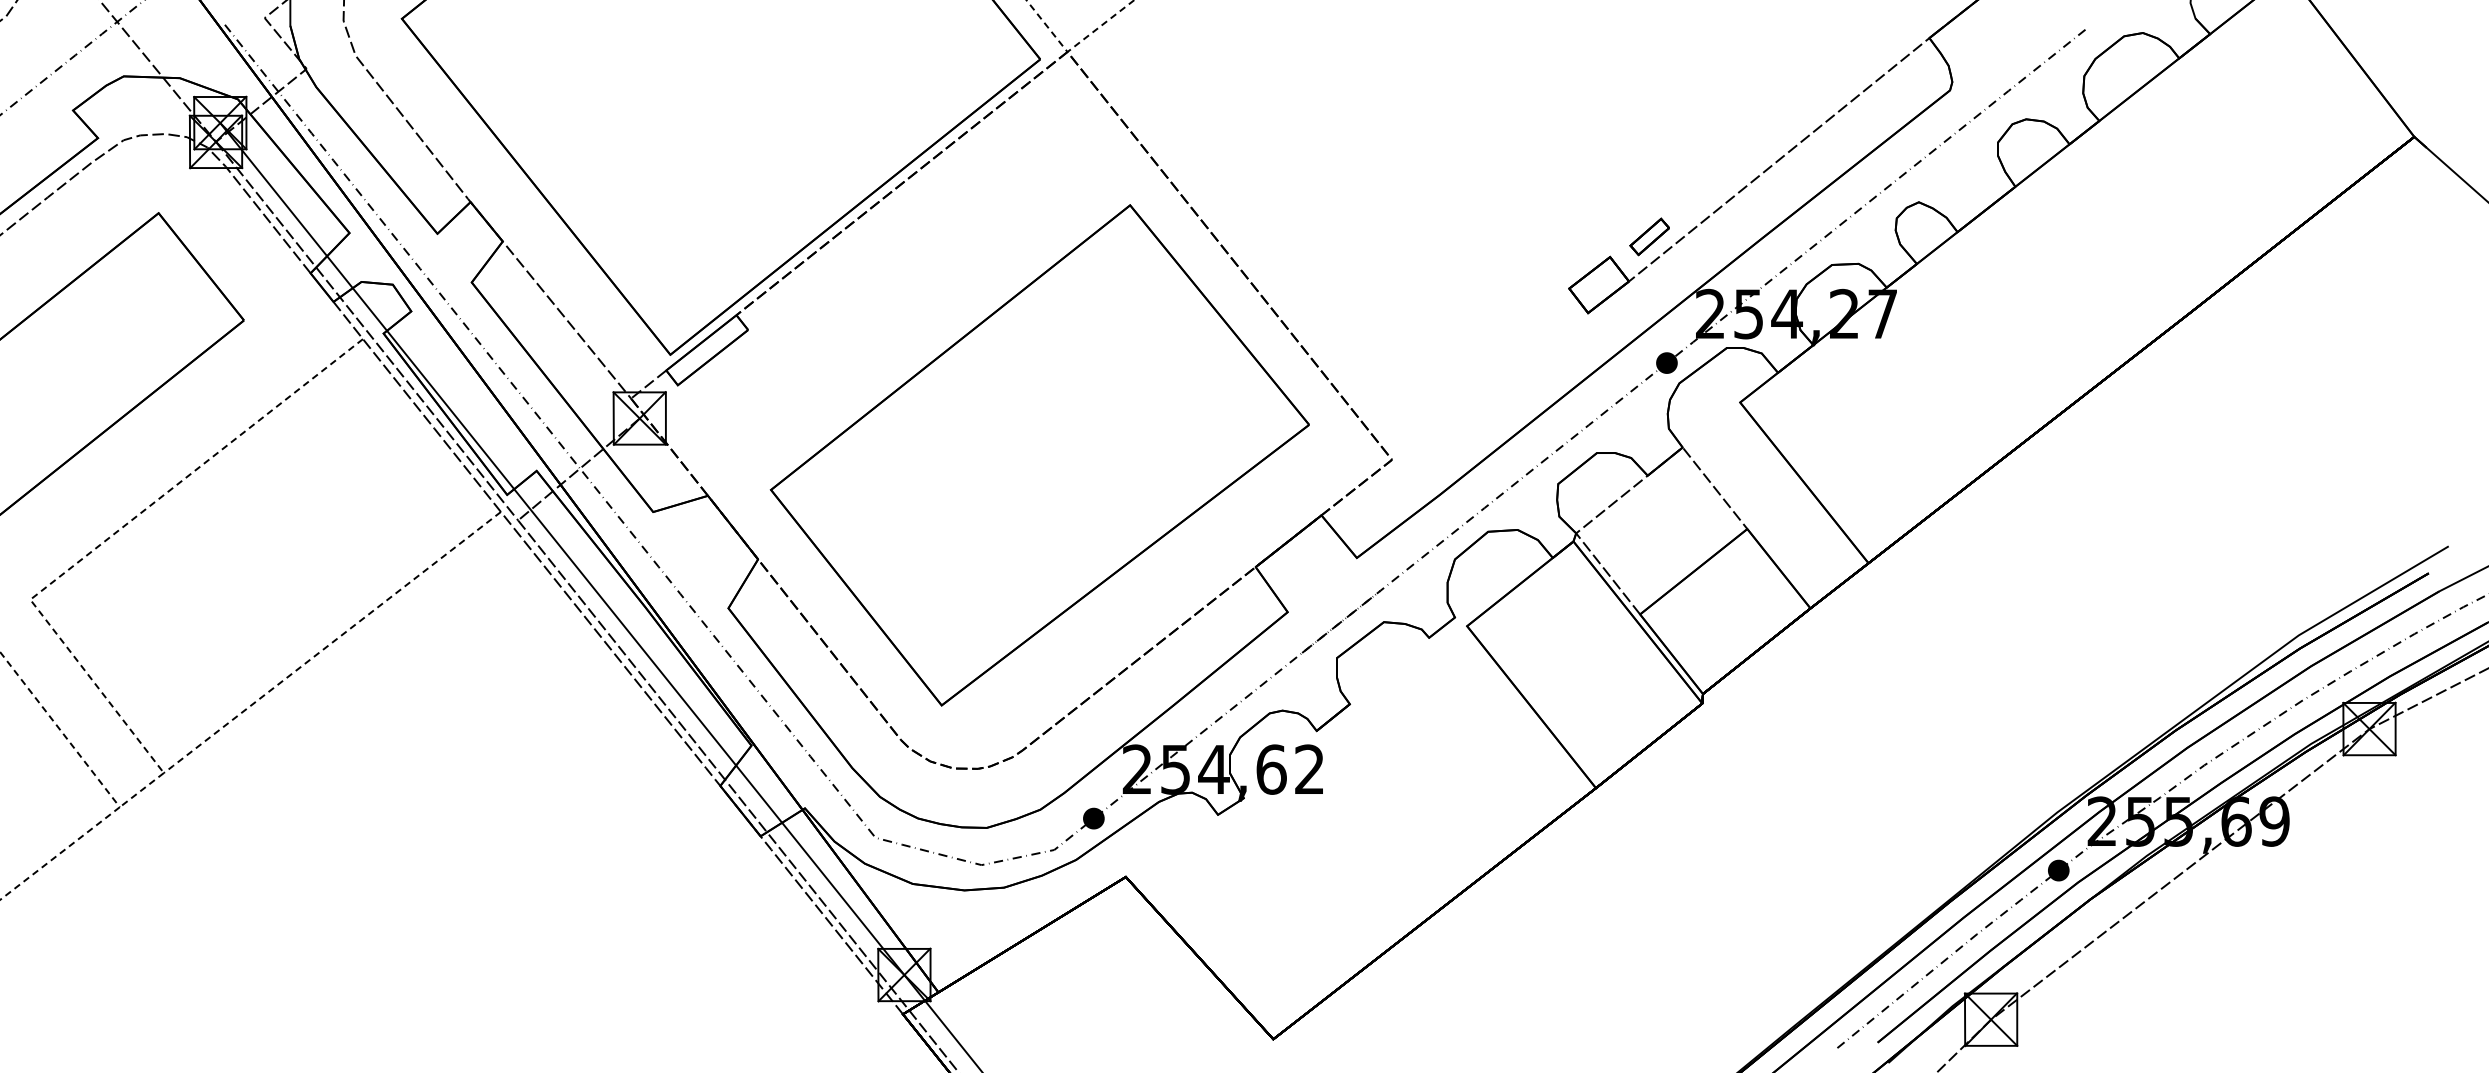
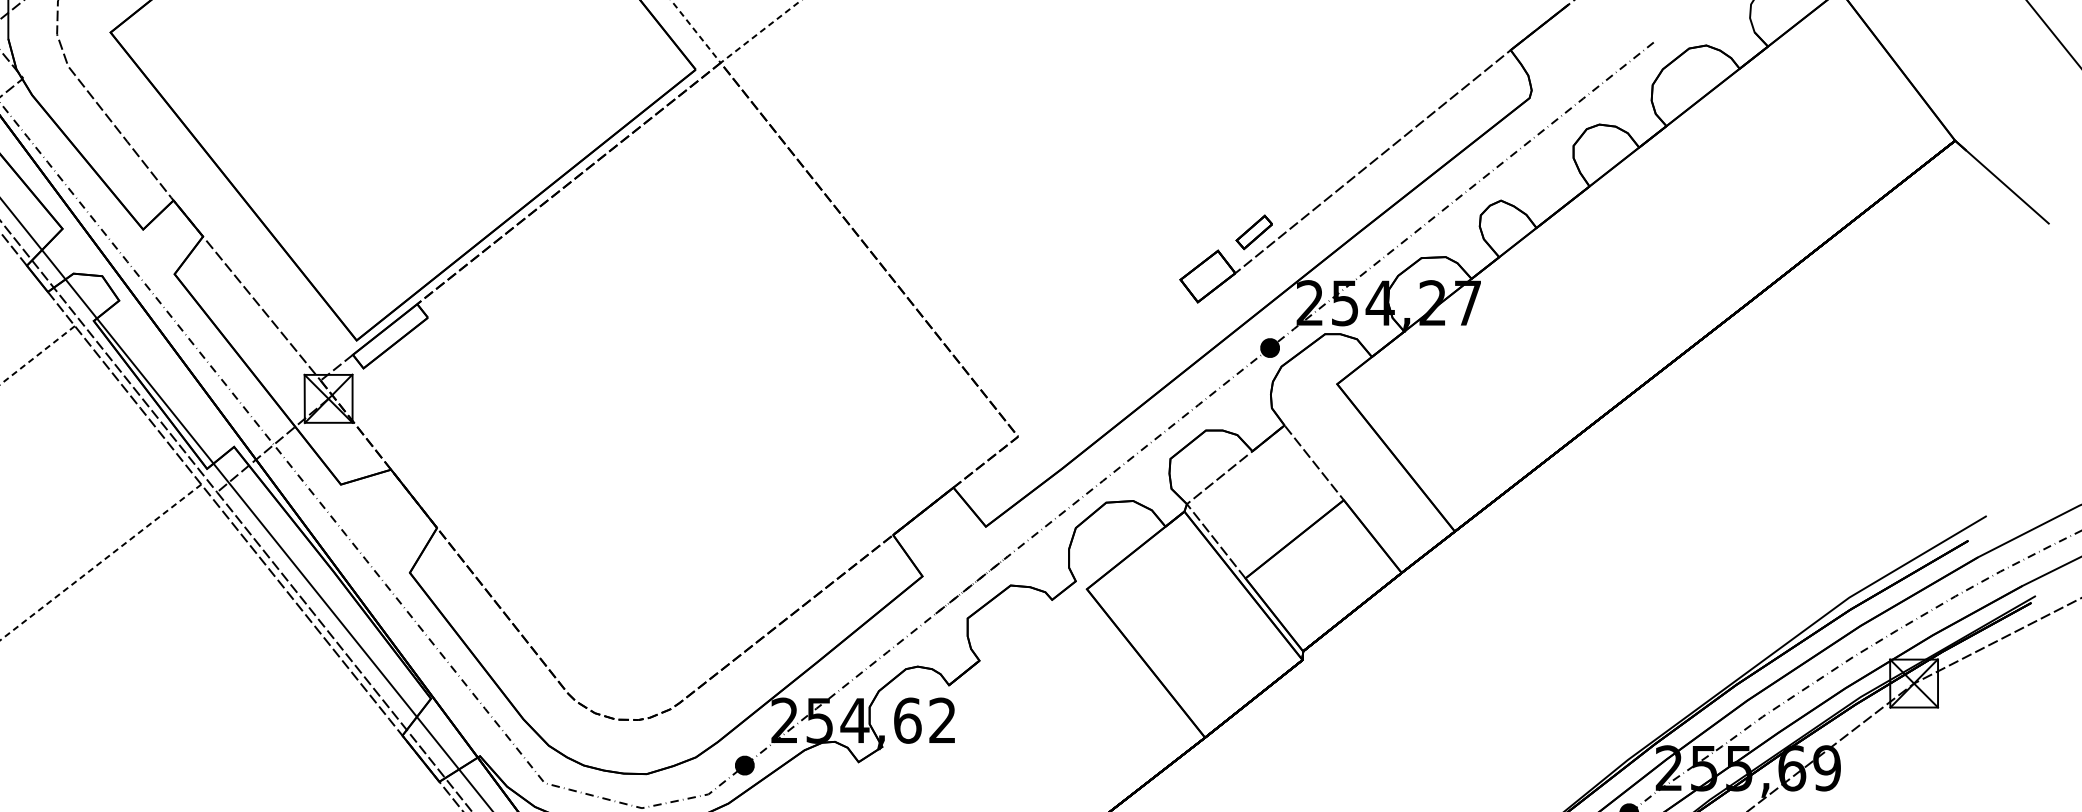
part: (1039, 455) -> (695, 432), removed

